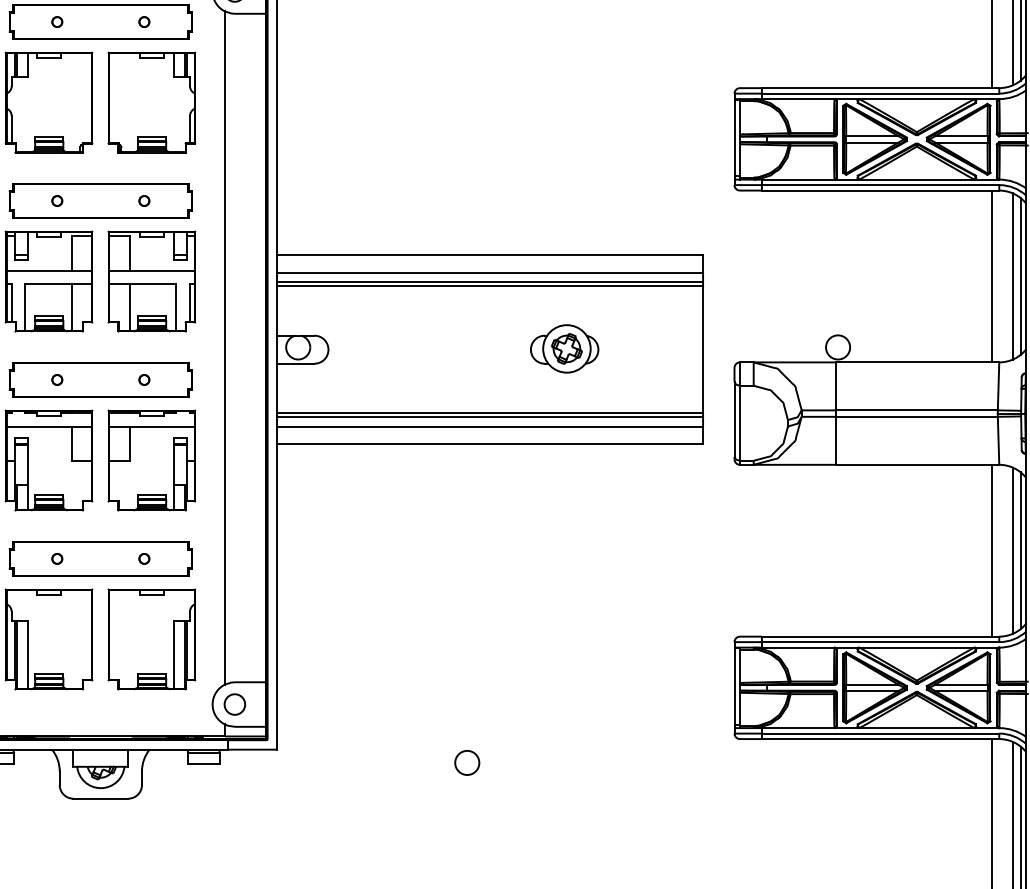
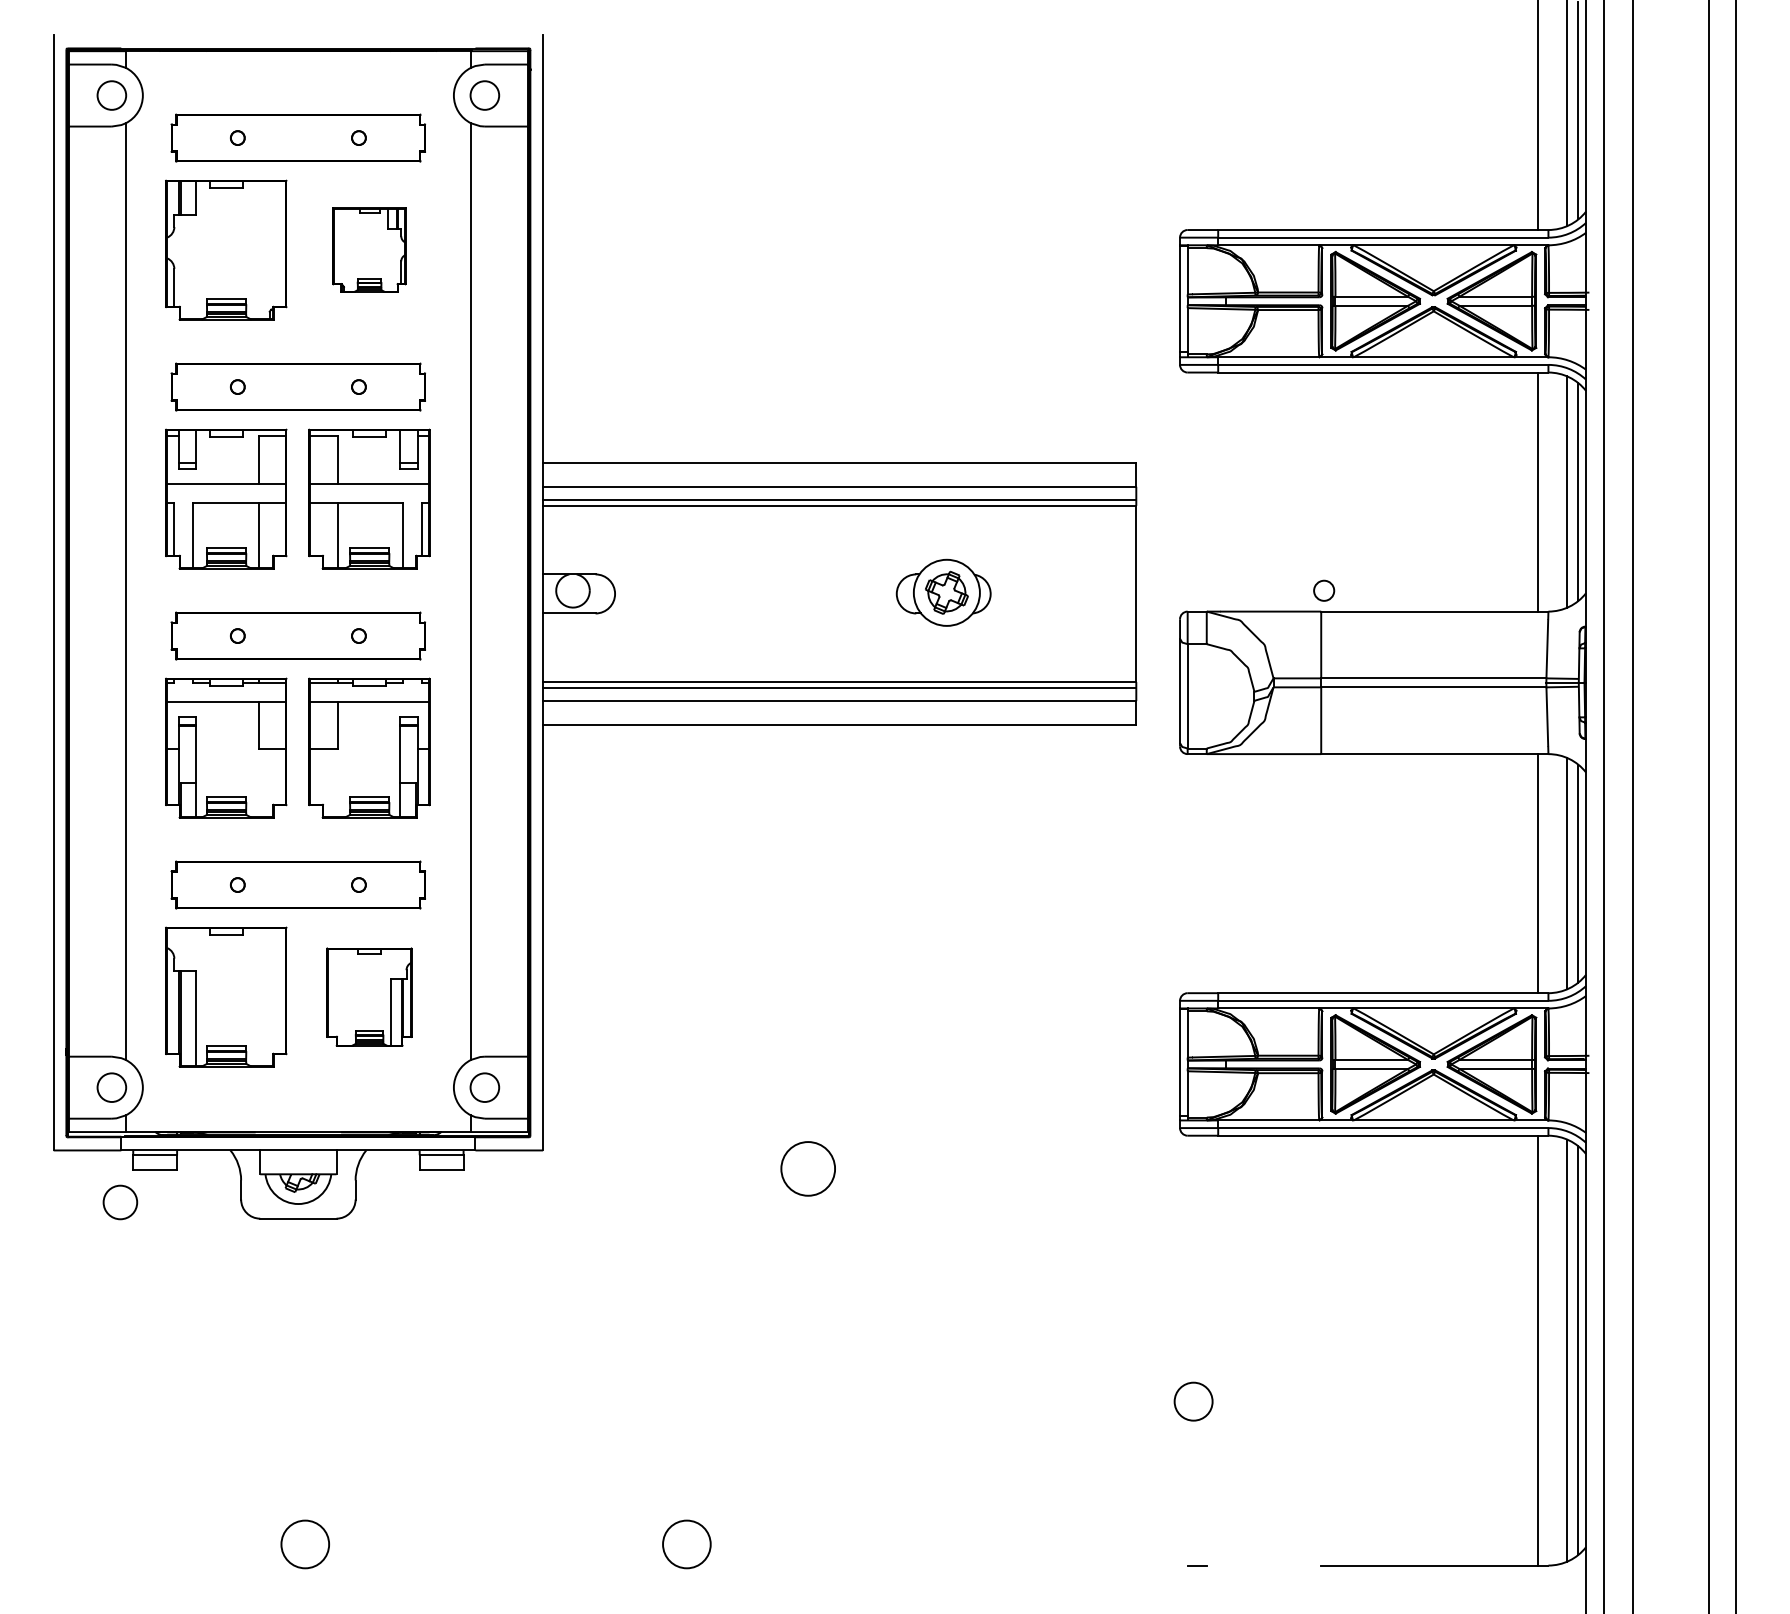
part: (151, 102) -> (369, 249), size x0.6
circle: (837, 347) -> (1323, 590), size x0.6
part: (151, 639) -> (369, 996), size x0.7
circle: (467, 762) -> (808, 1168), size x1.6

